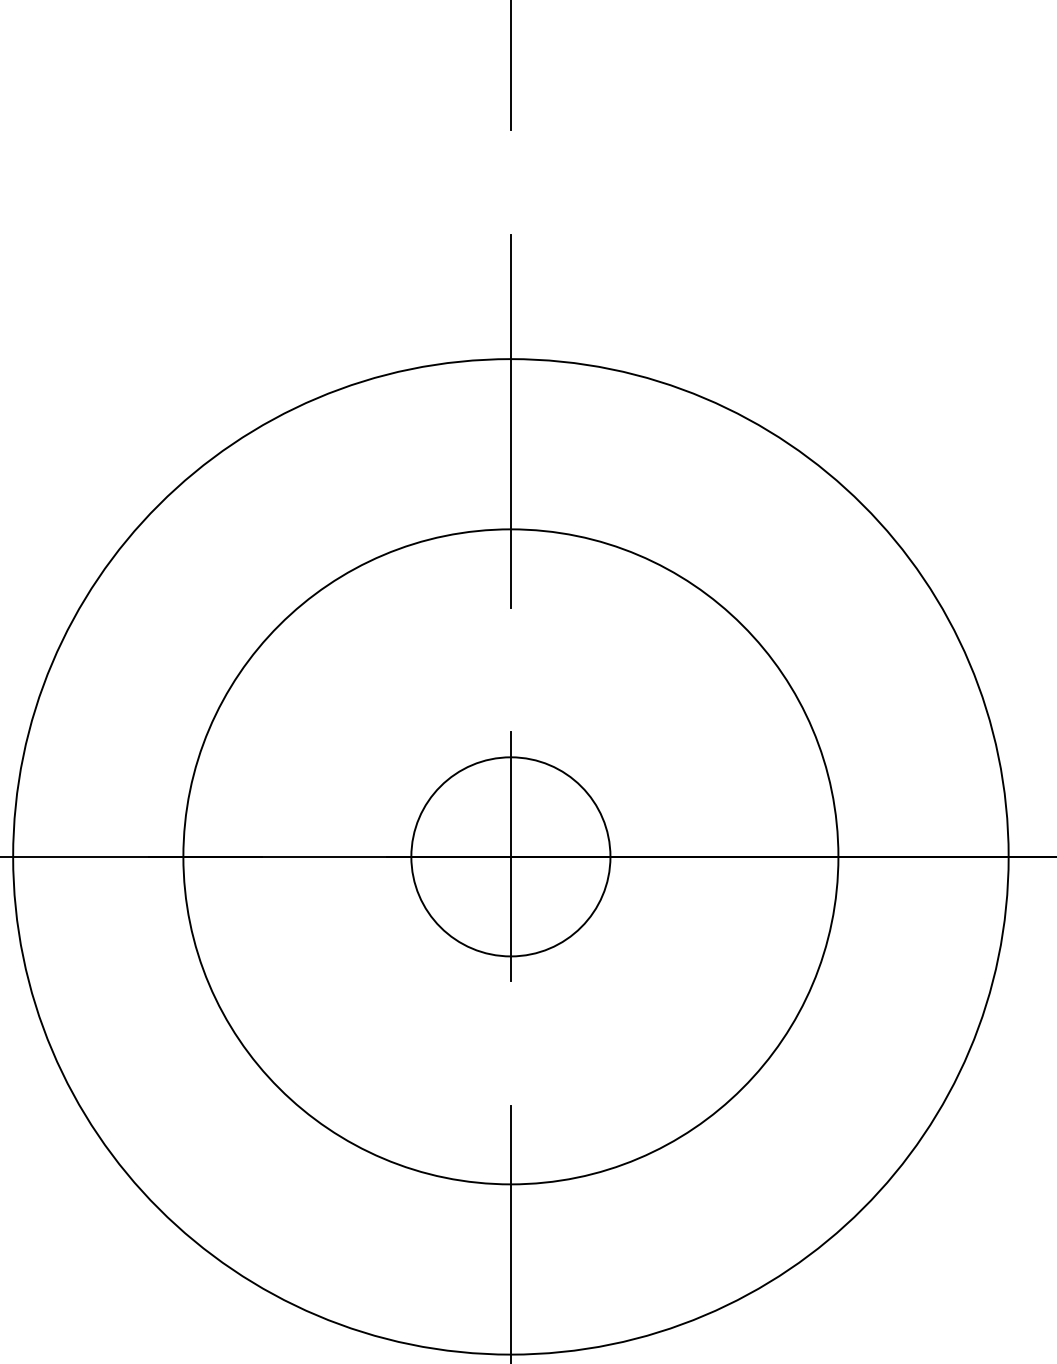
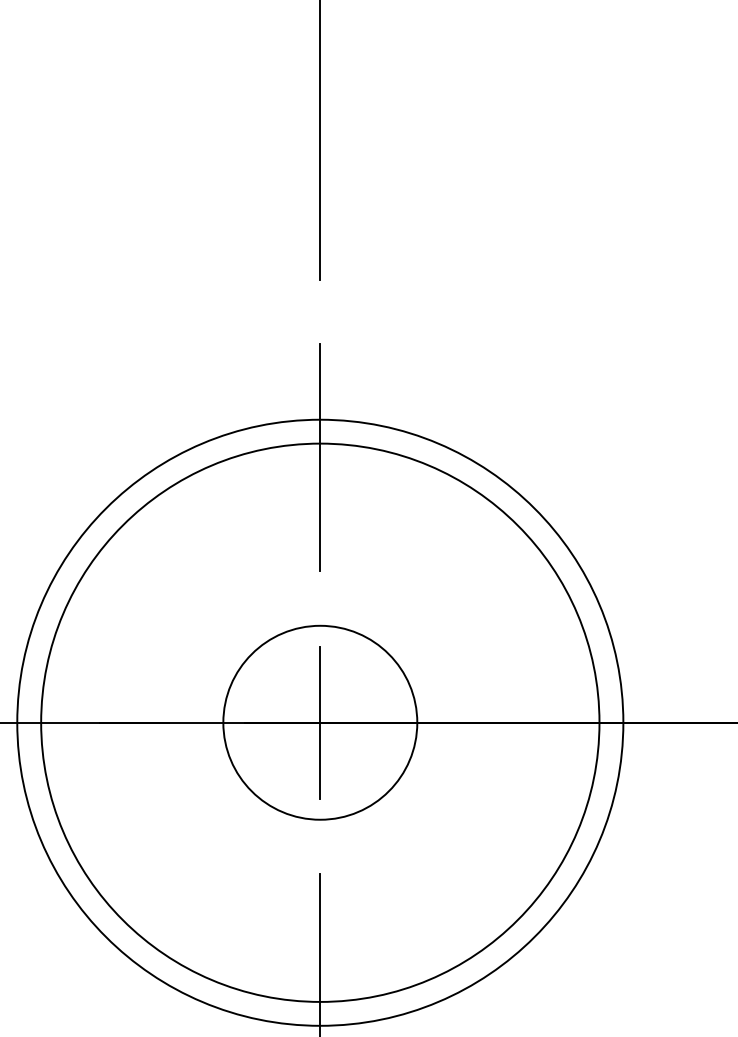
circle: (509, 856) -> (319, 722), size x1.4
circle: (509, 856) -> (319, 722), size x1.6

